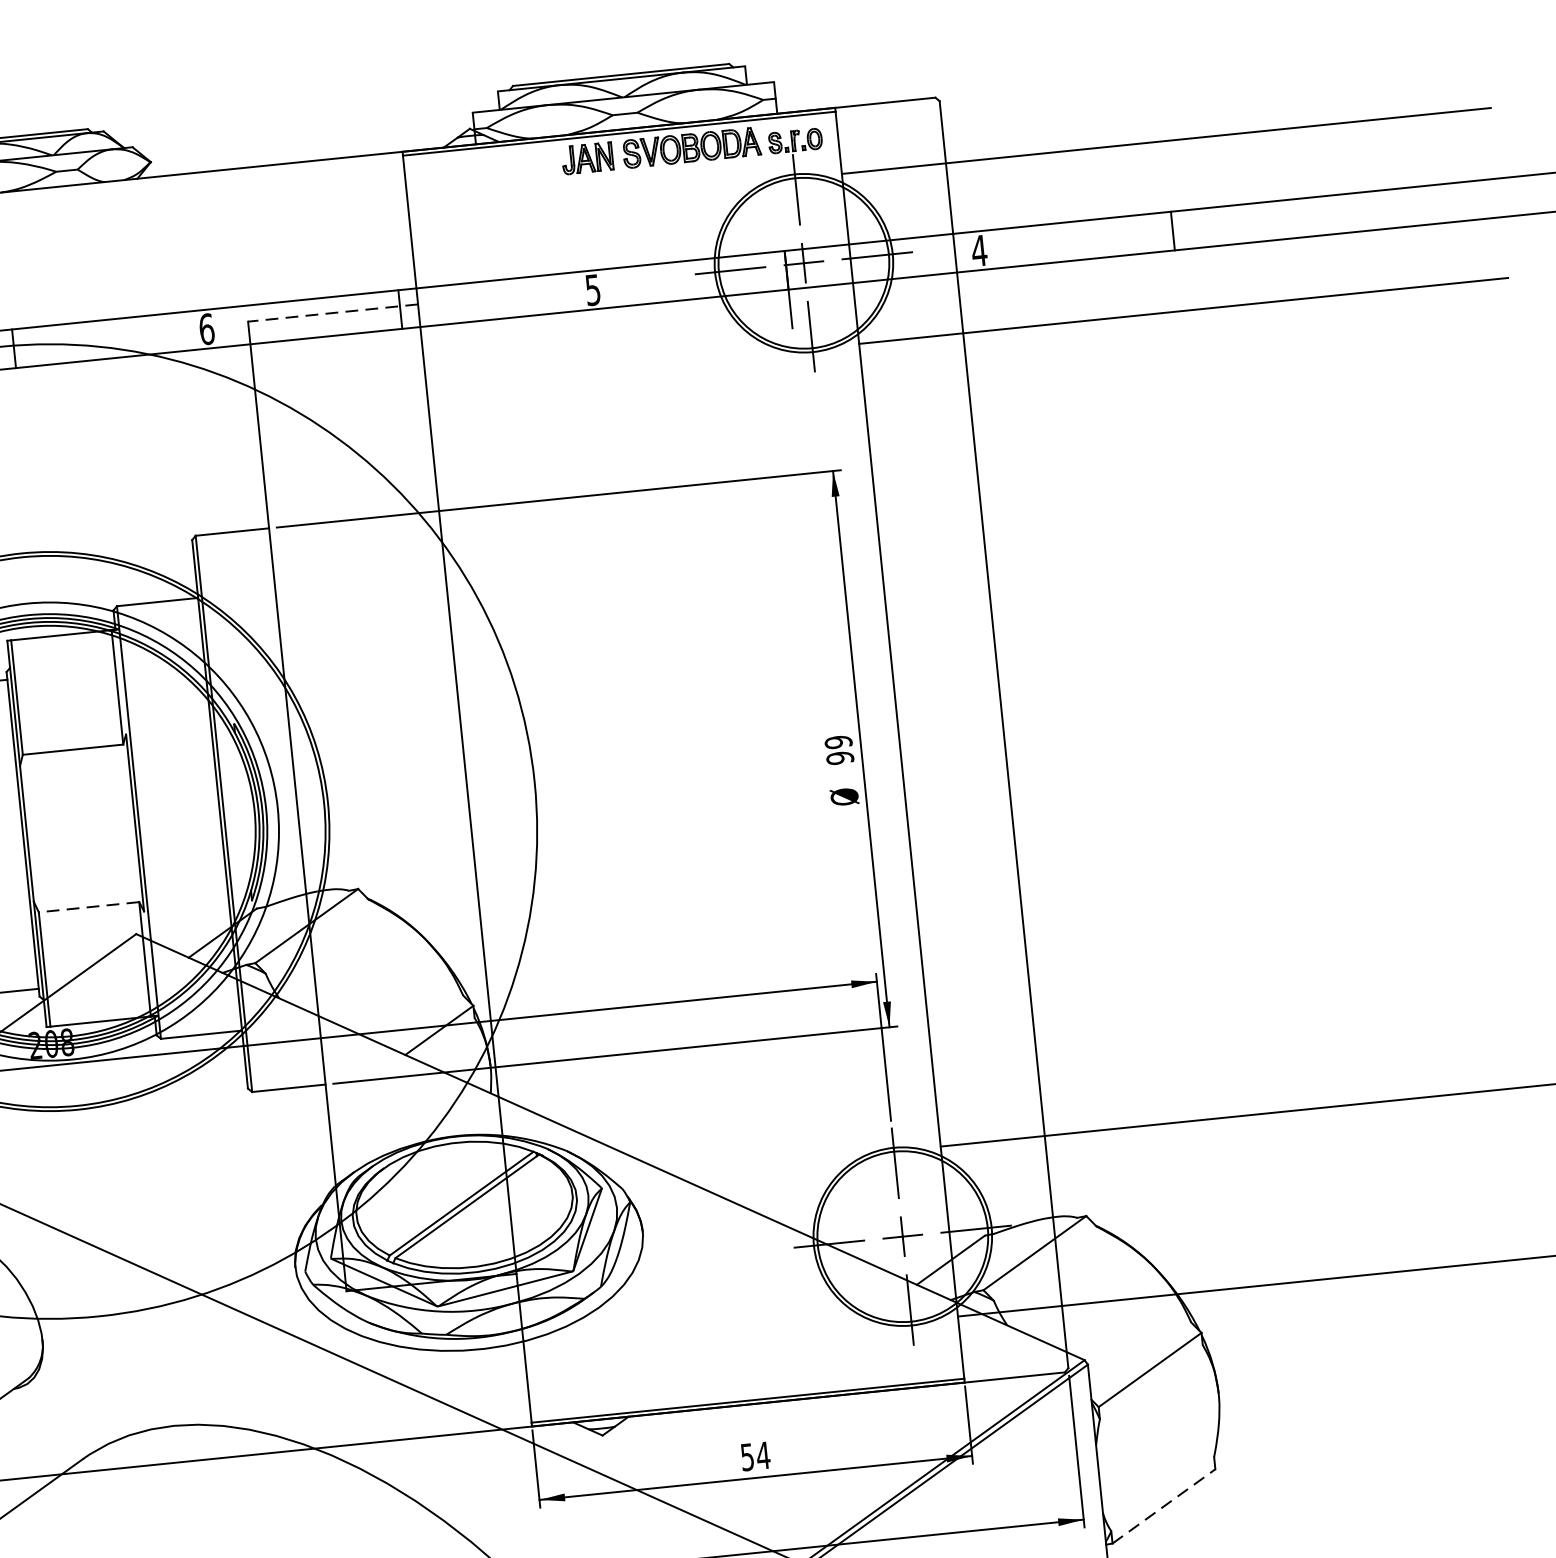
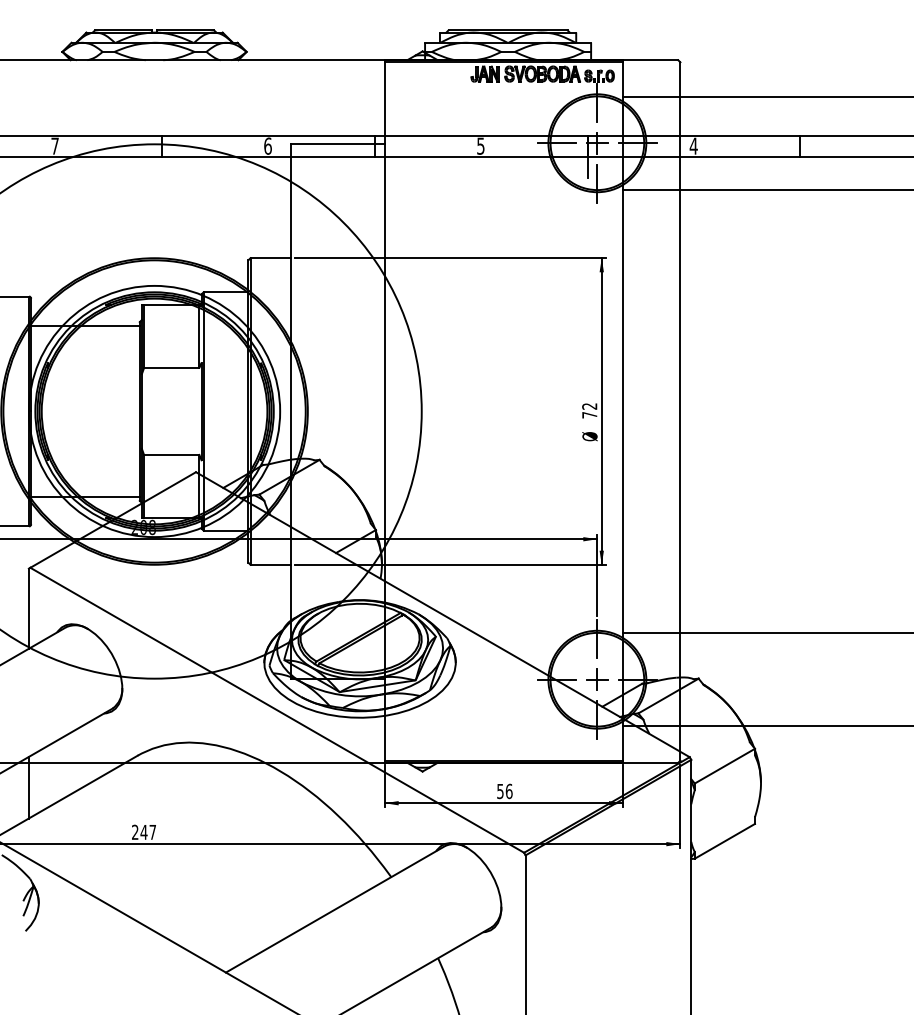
line: (332, 313) -> (337, 144), dashed -> solid
text: (838, 749) -> (589, 410), 99 -> 72
line: (88, 906) -> (171, 454), dashed -> solid
text: (762, 1455) -> (508, 791), 54 -> 56
line: (1163, 1506) -> (724, 841), dashed -> solid

